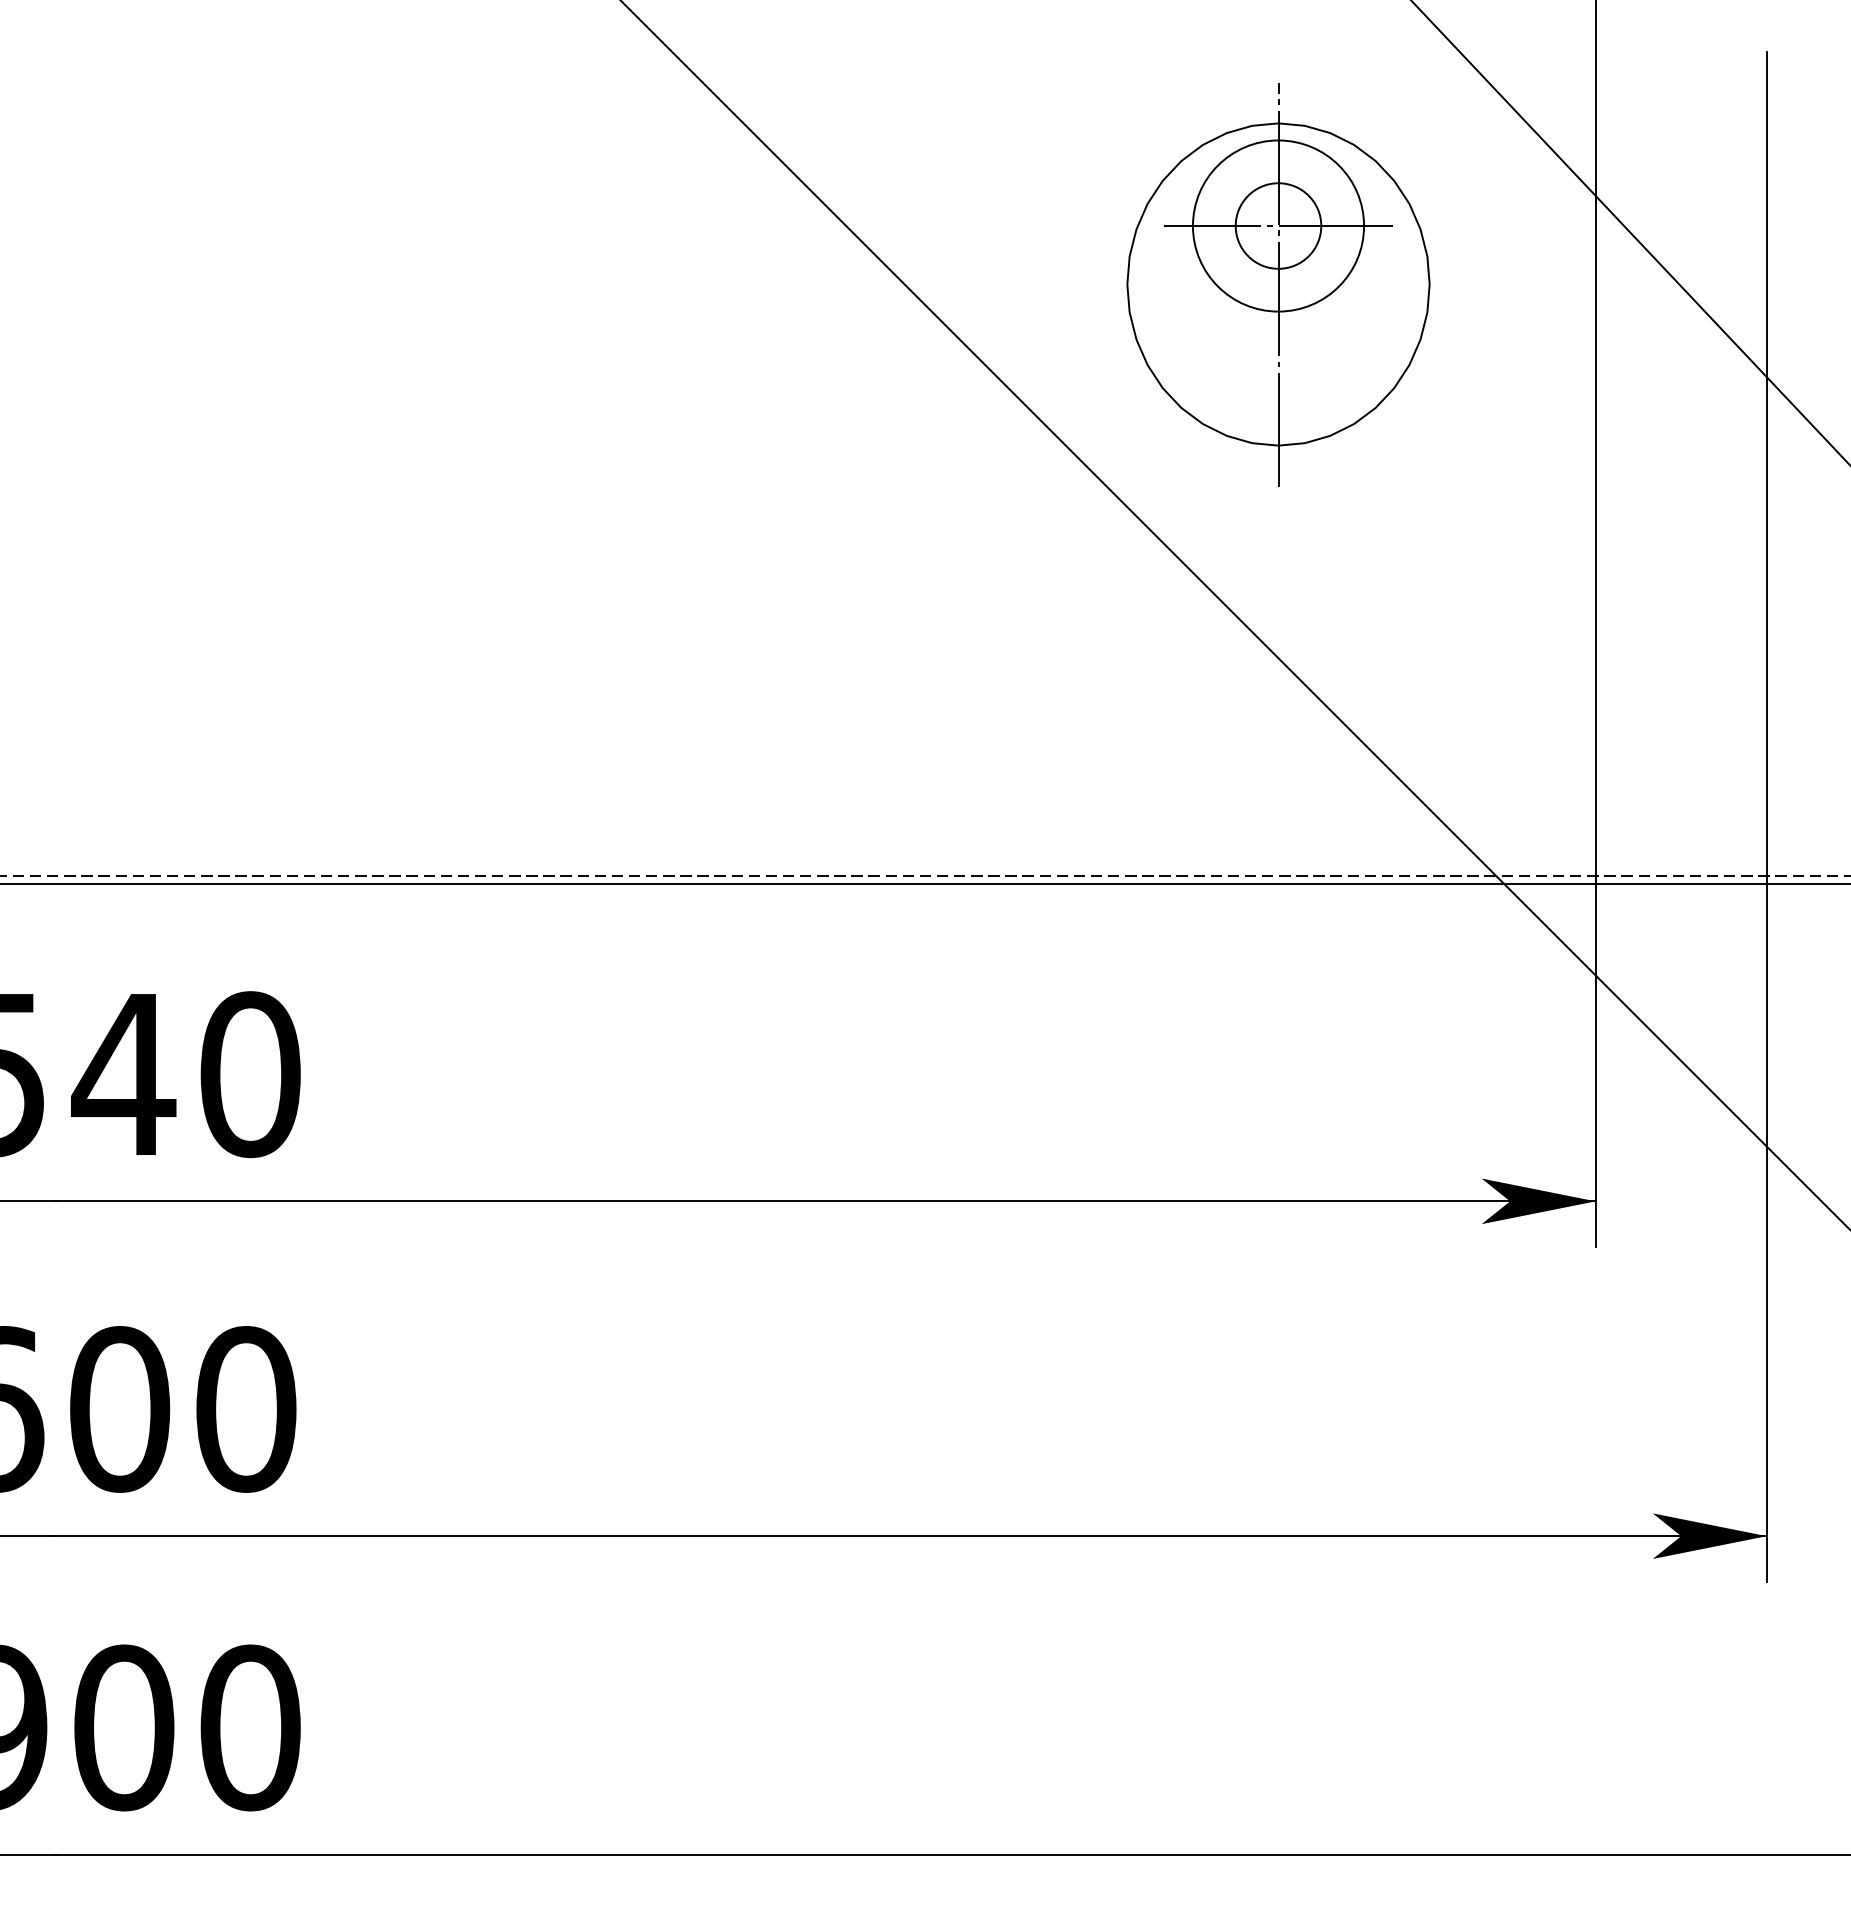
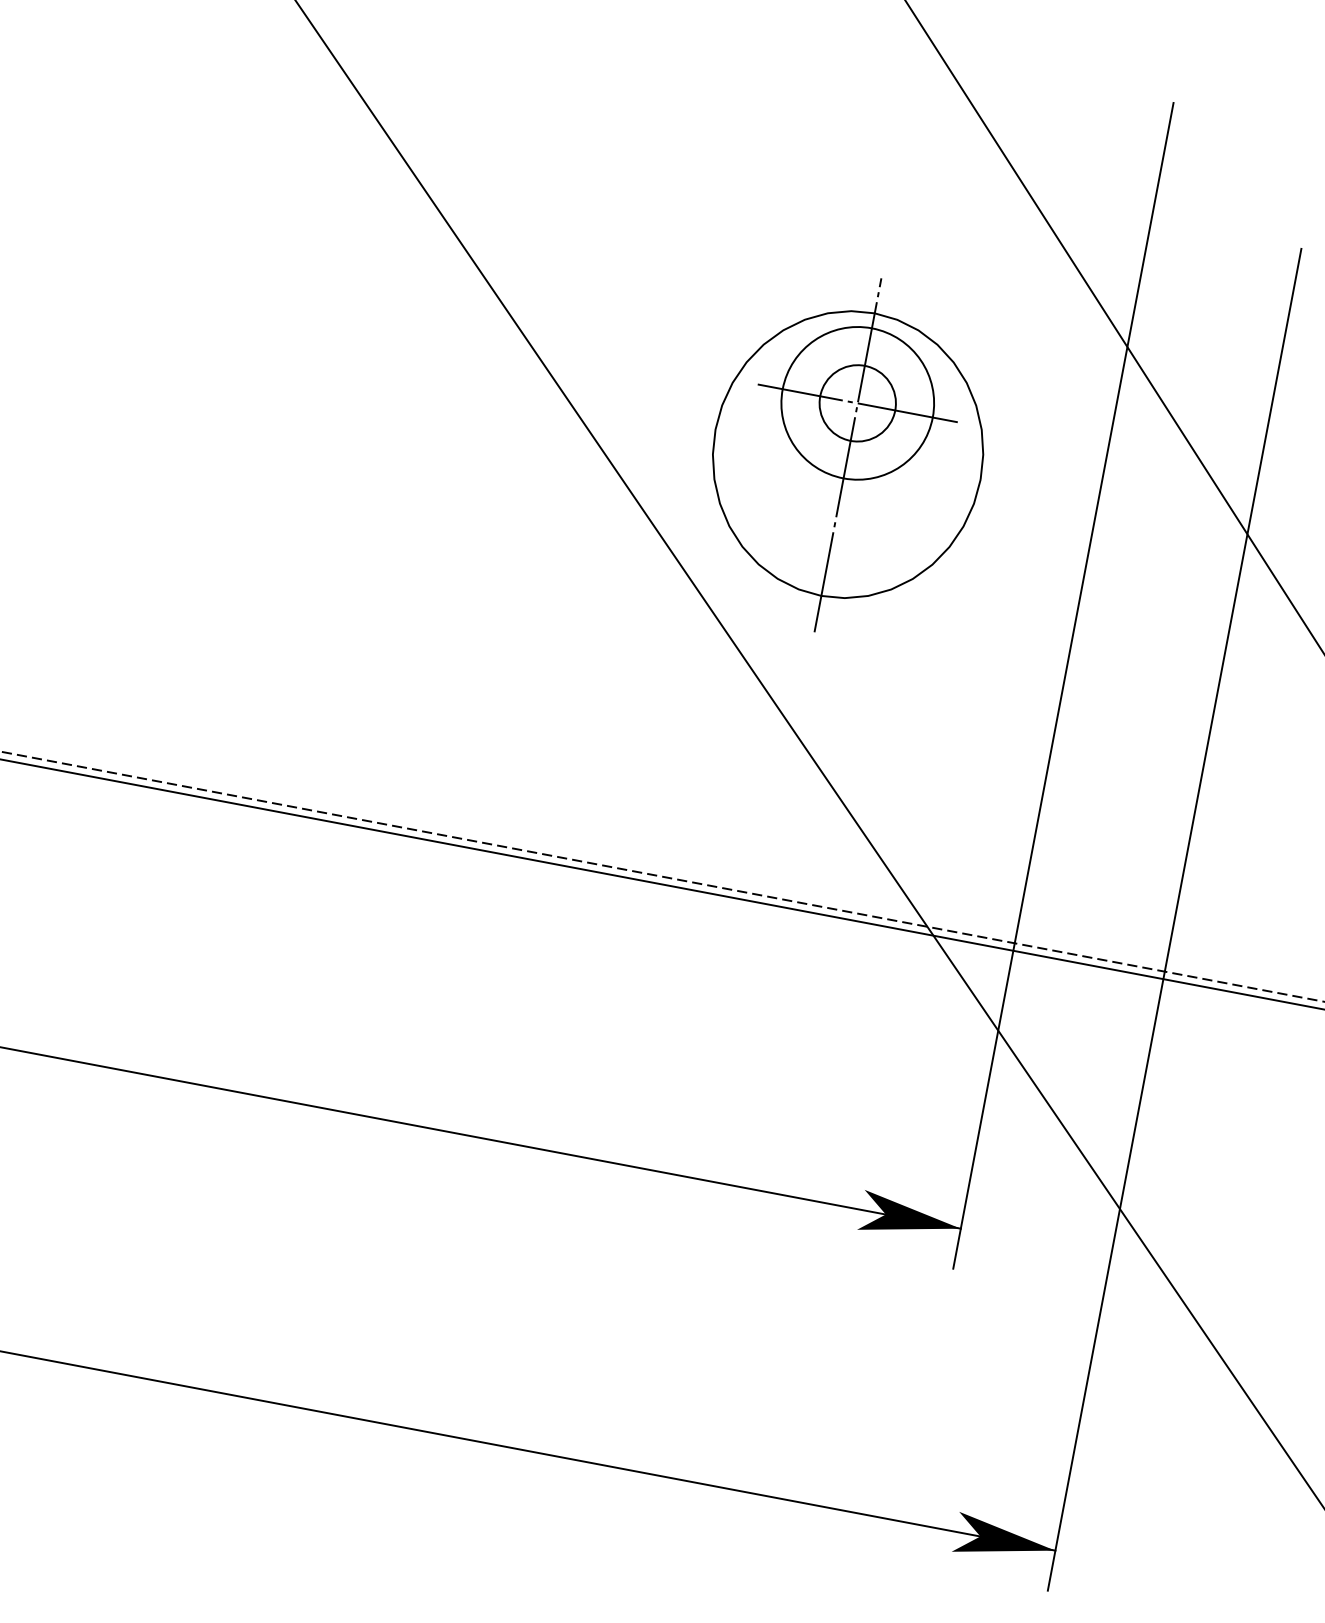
part: (1278, 284) -> (848, 454), moved

